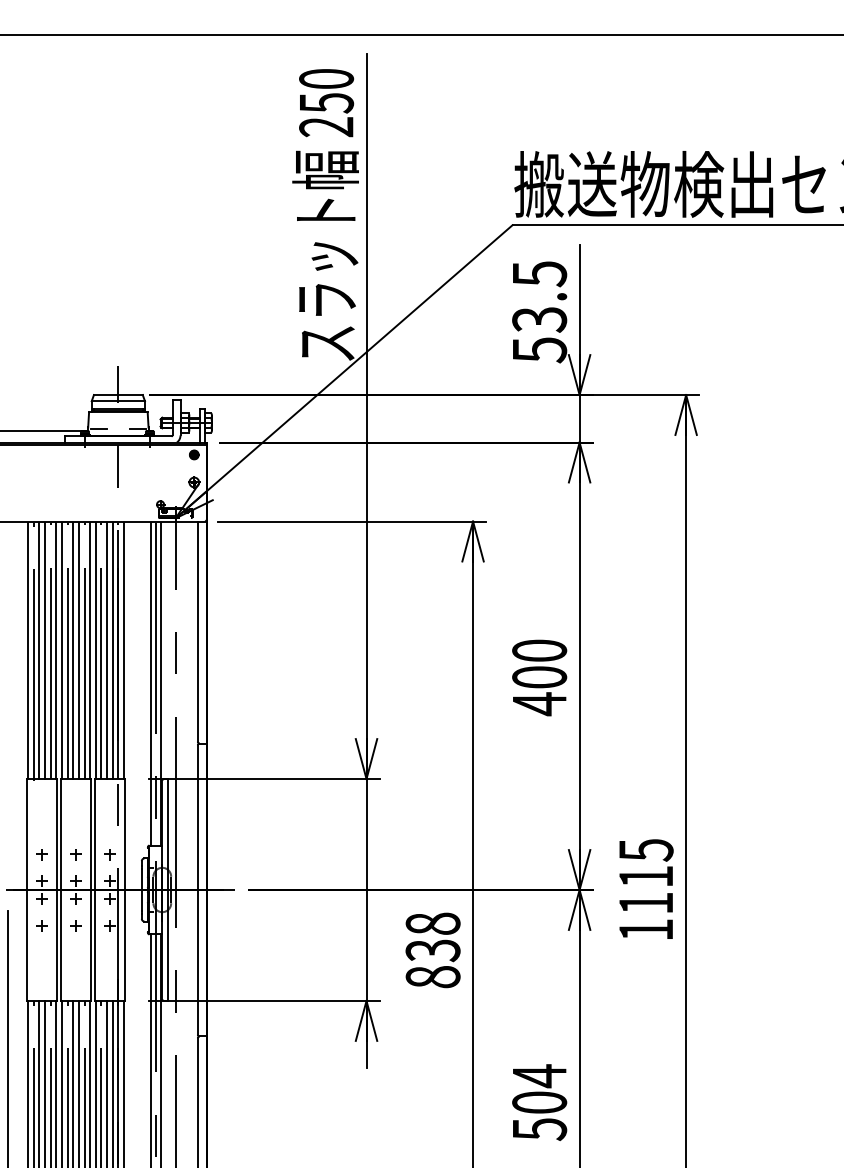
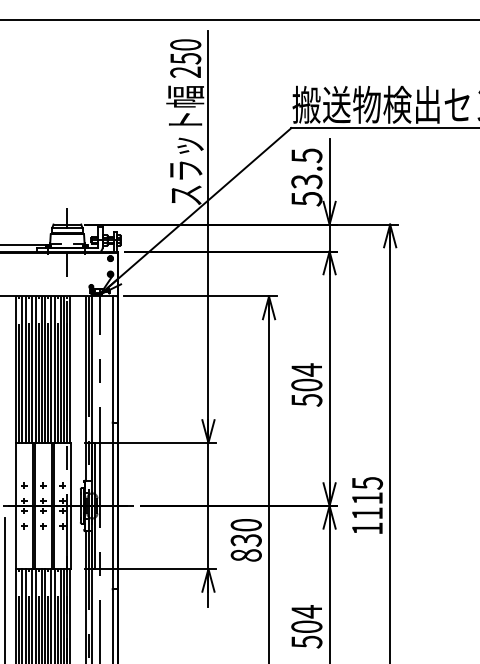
text: (538, 678) -> (306, 385), 400 -> 504
text: (431, 922) -> (245, 524), 838 -> 830

